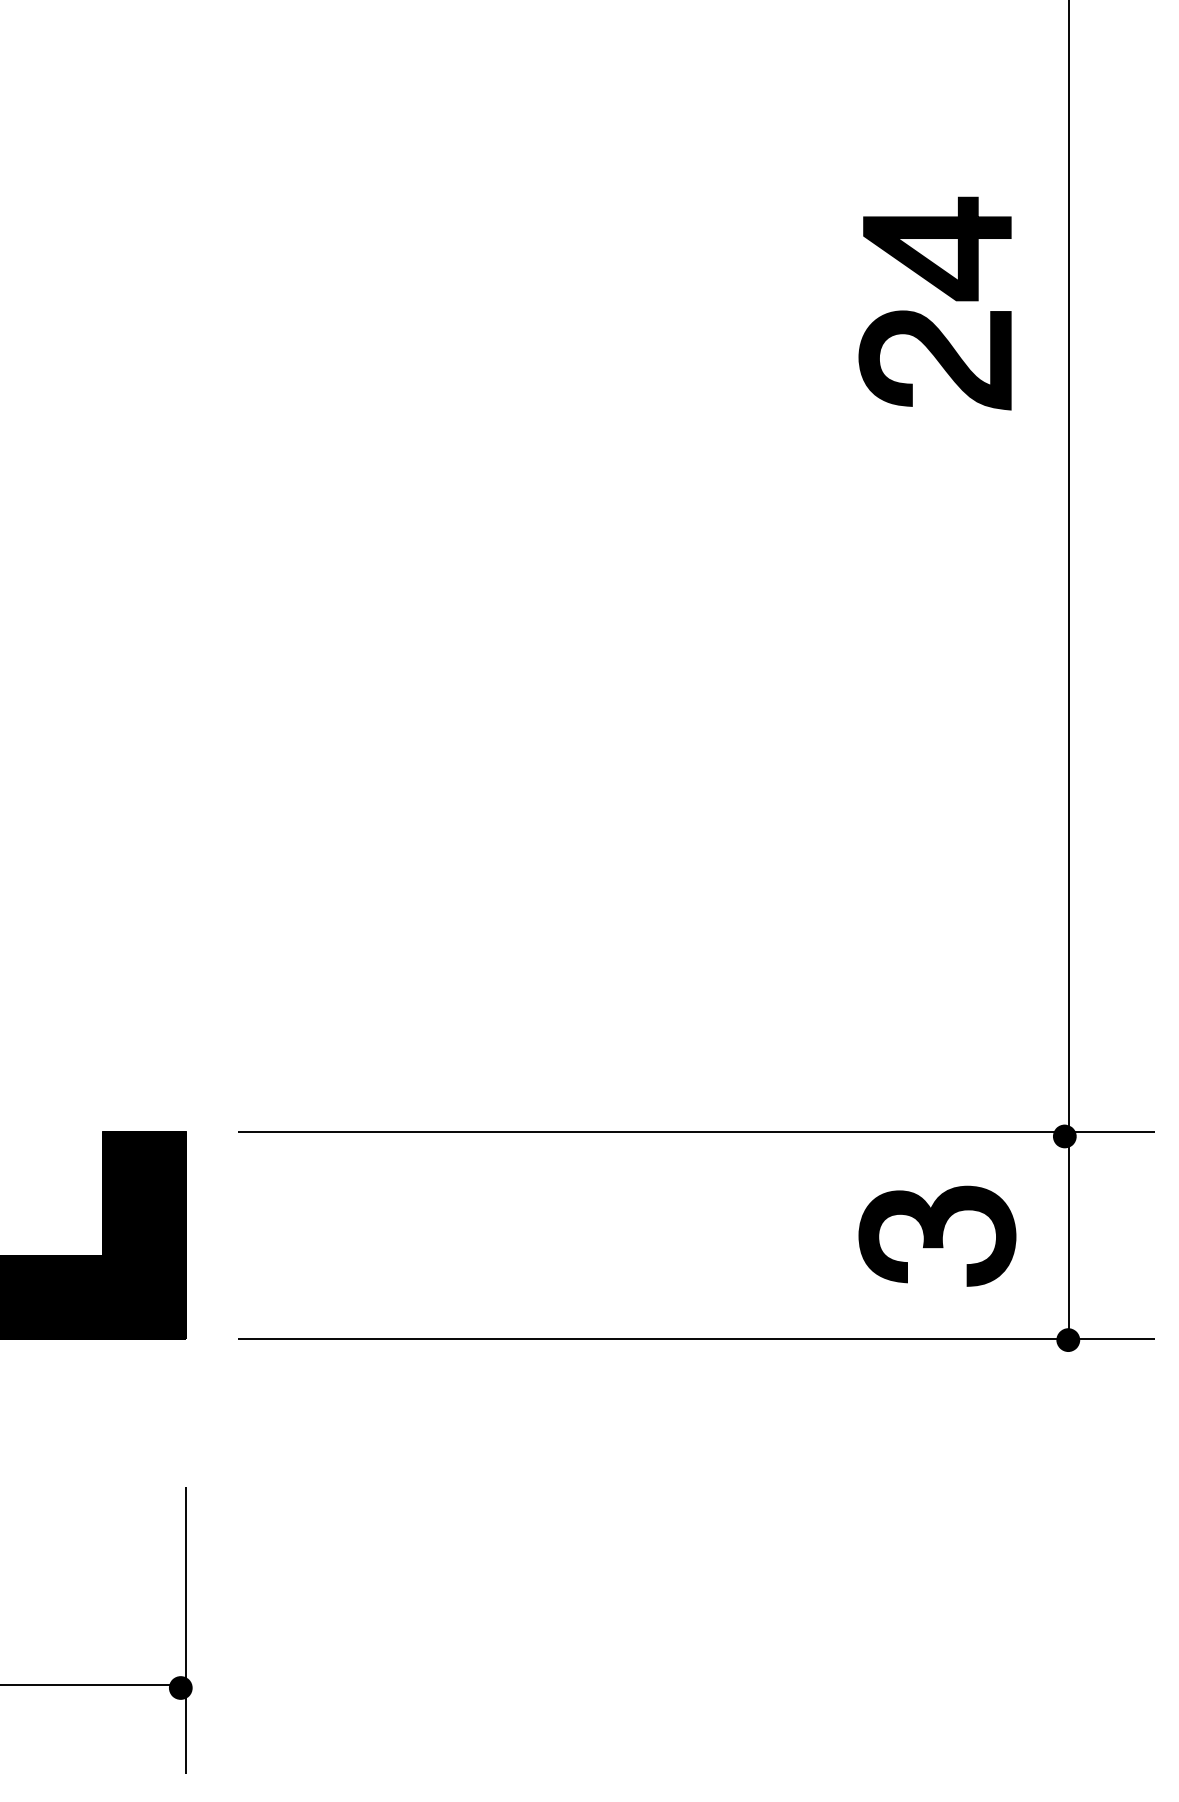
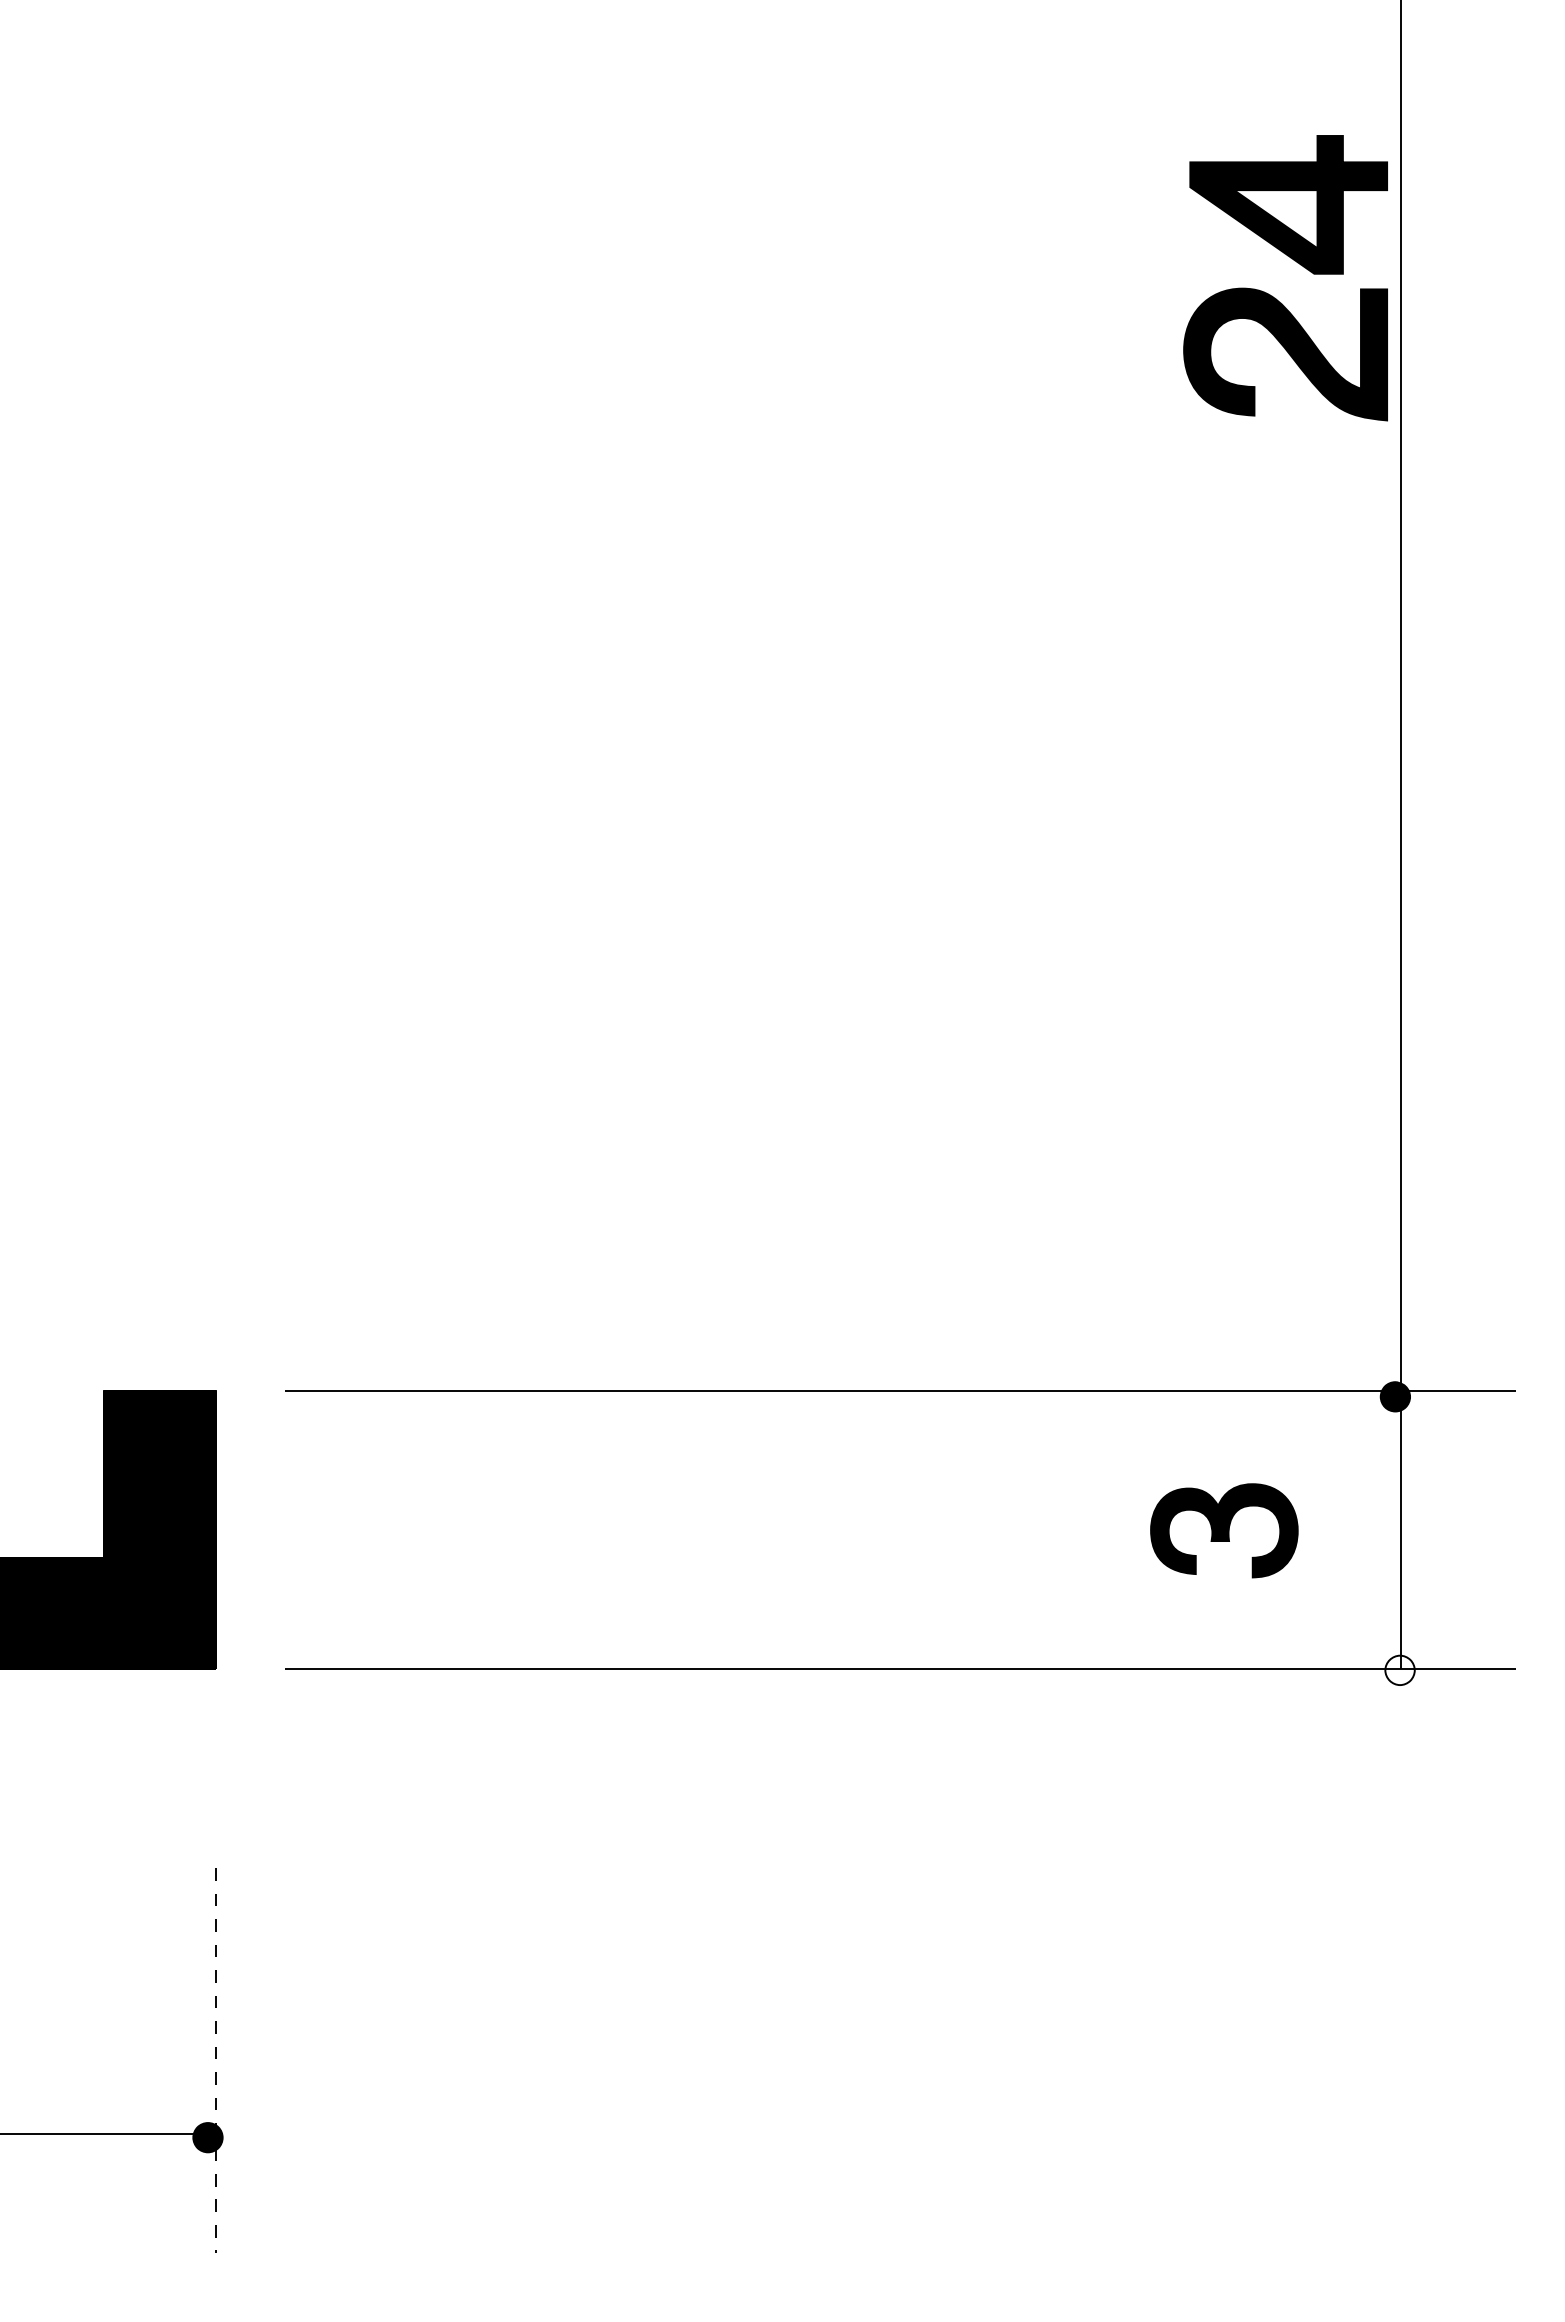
part: (944, 293) -> (1298, 264), moved
part: (937, 1235) -> (1224, 1529), size x0.7
fill: (1068, 1340) -> (1400, 1670), removed
line: (186, 1631) -> (215, 2061), solid -> dashed

